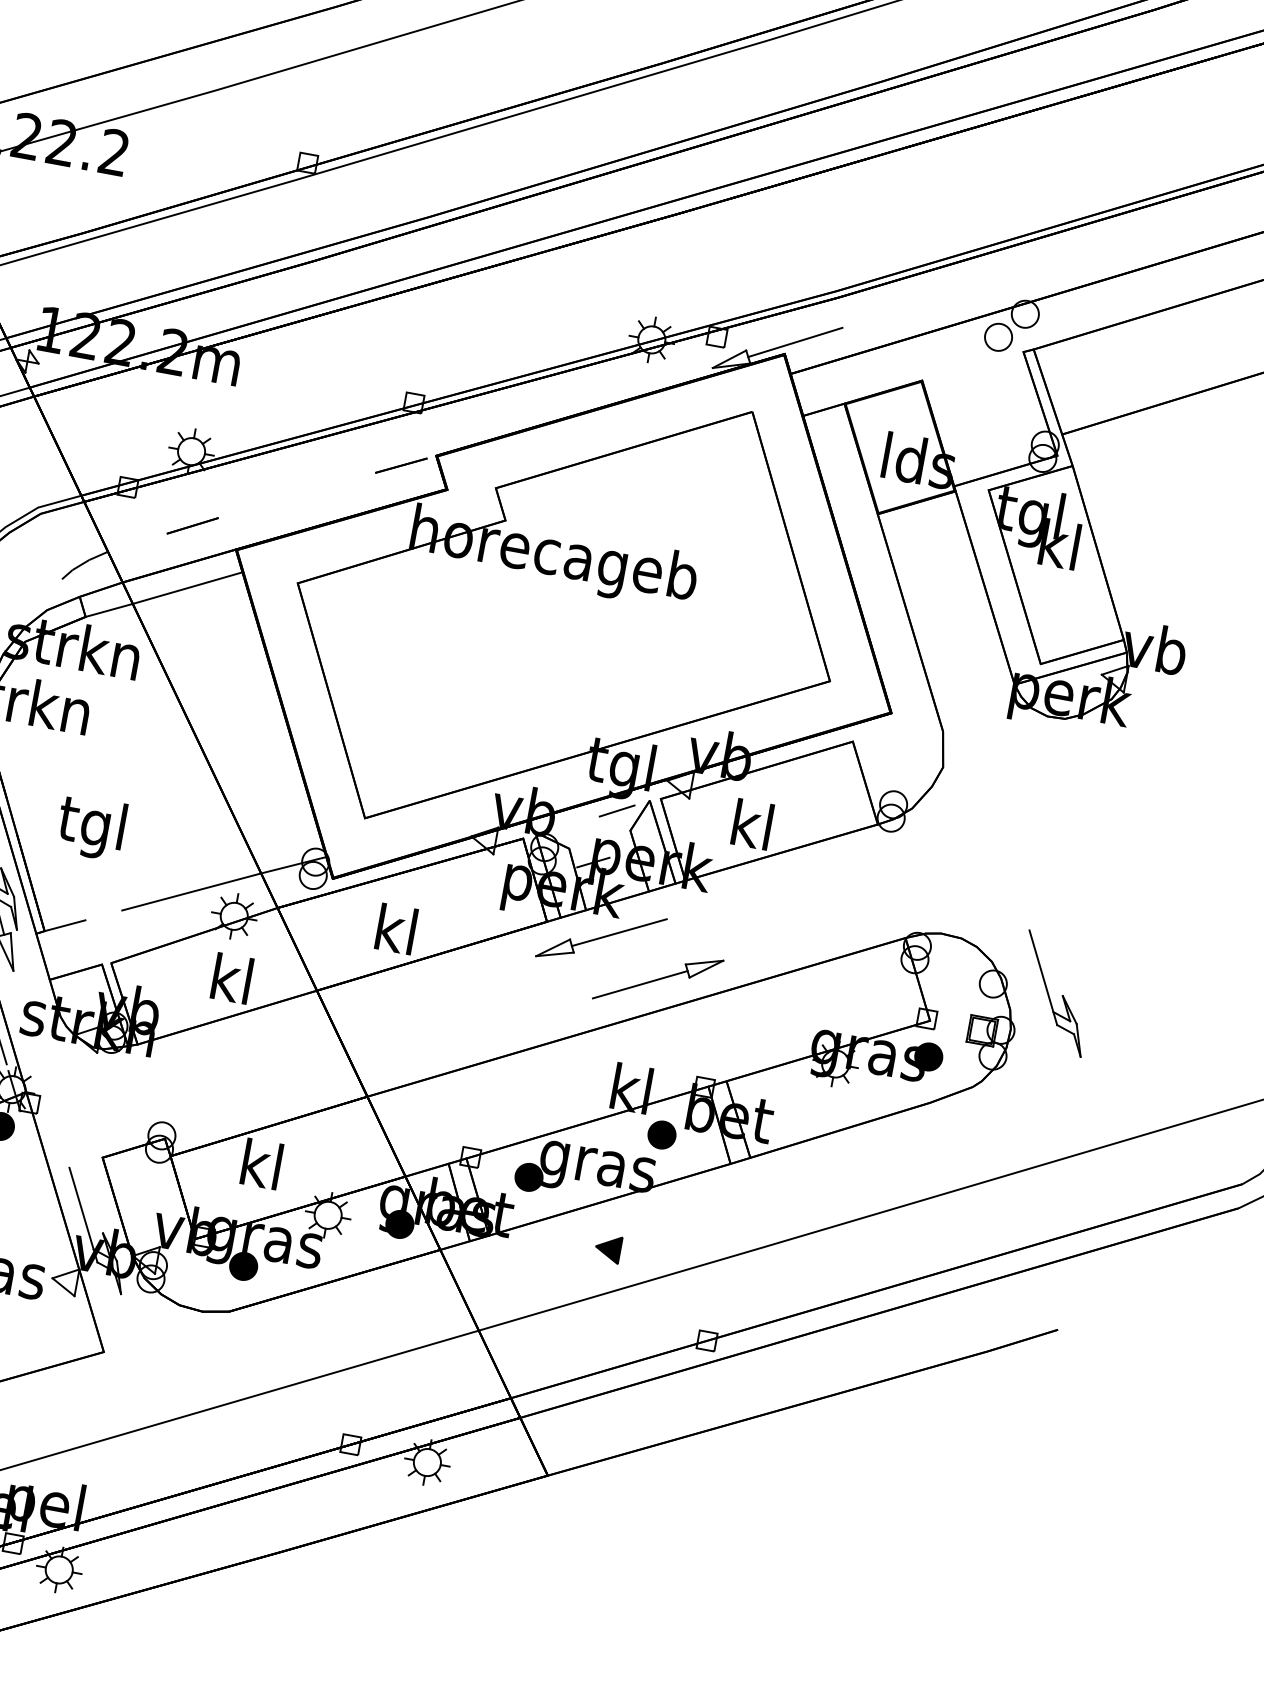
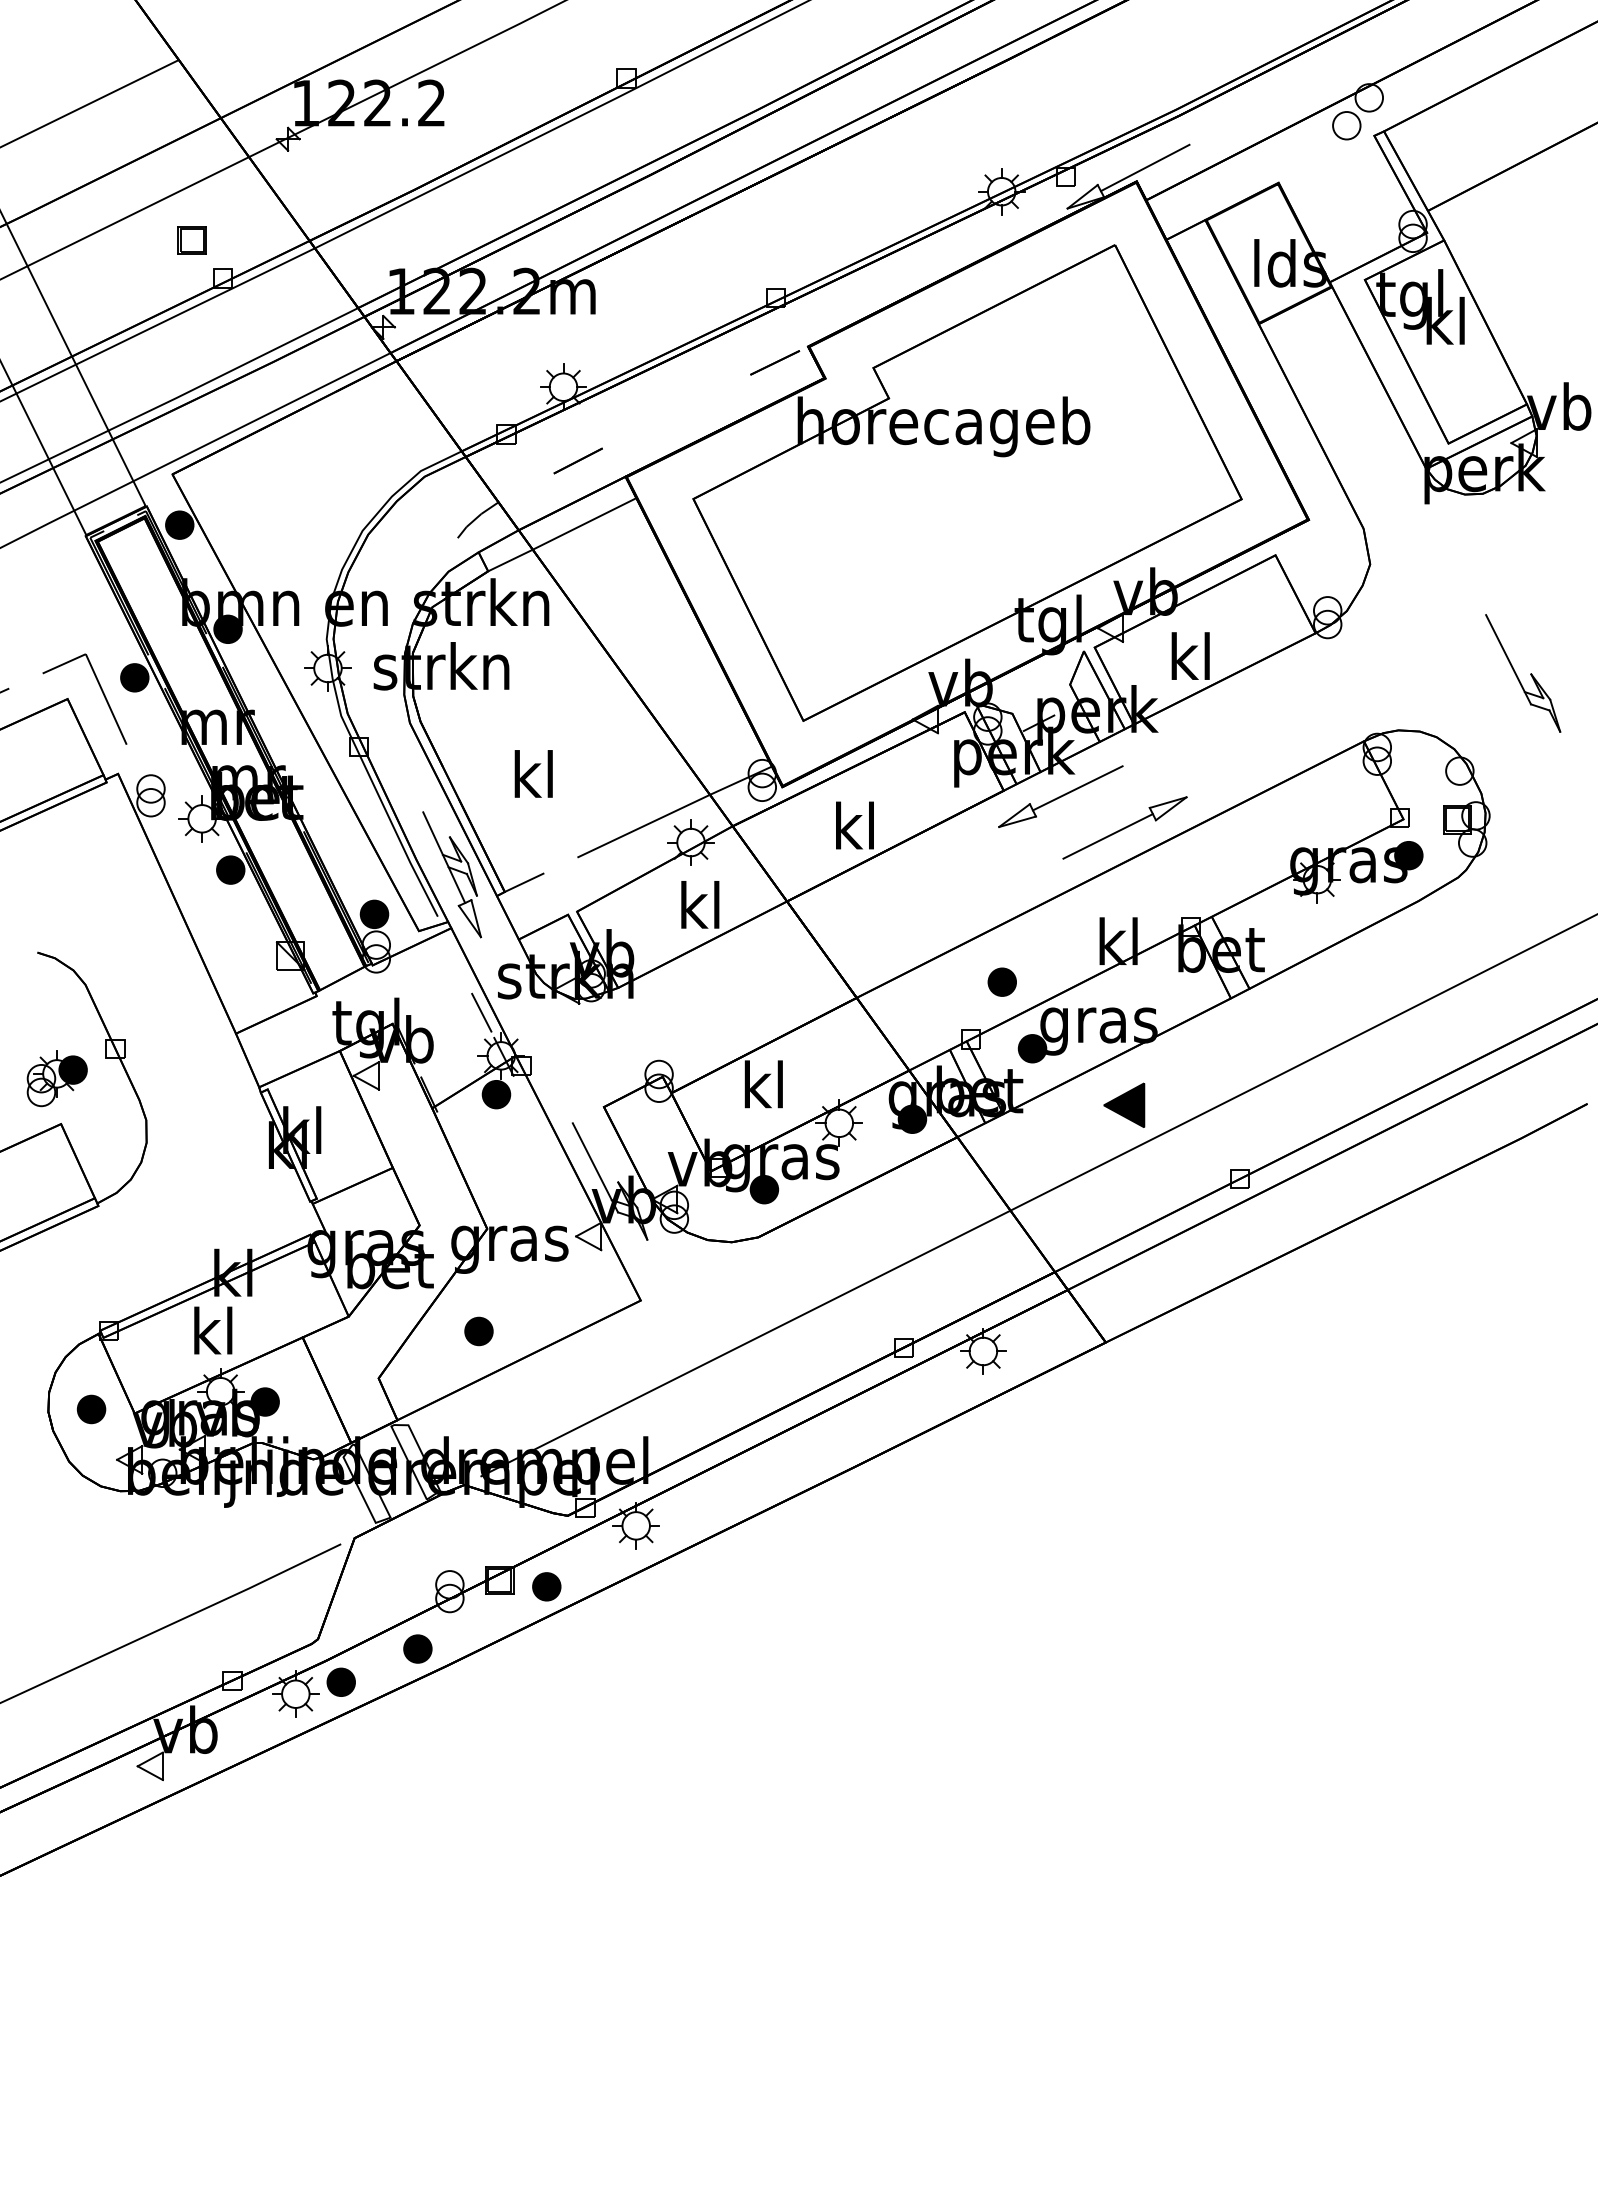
line: (617, 811) -> (1053, 667), removed
text: (90, 827) -> (531, 780), tgl -> kl
part: (1049, 994) -> (1517, 675), moved
part: (661, 1134) -> (1001, 981), moved
part: (608, 1247) -> (1124, 1104), size x1.6

